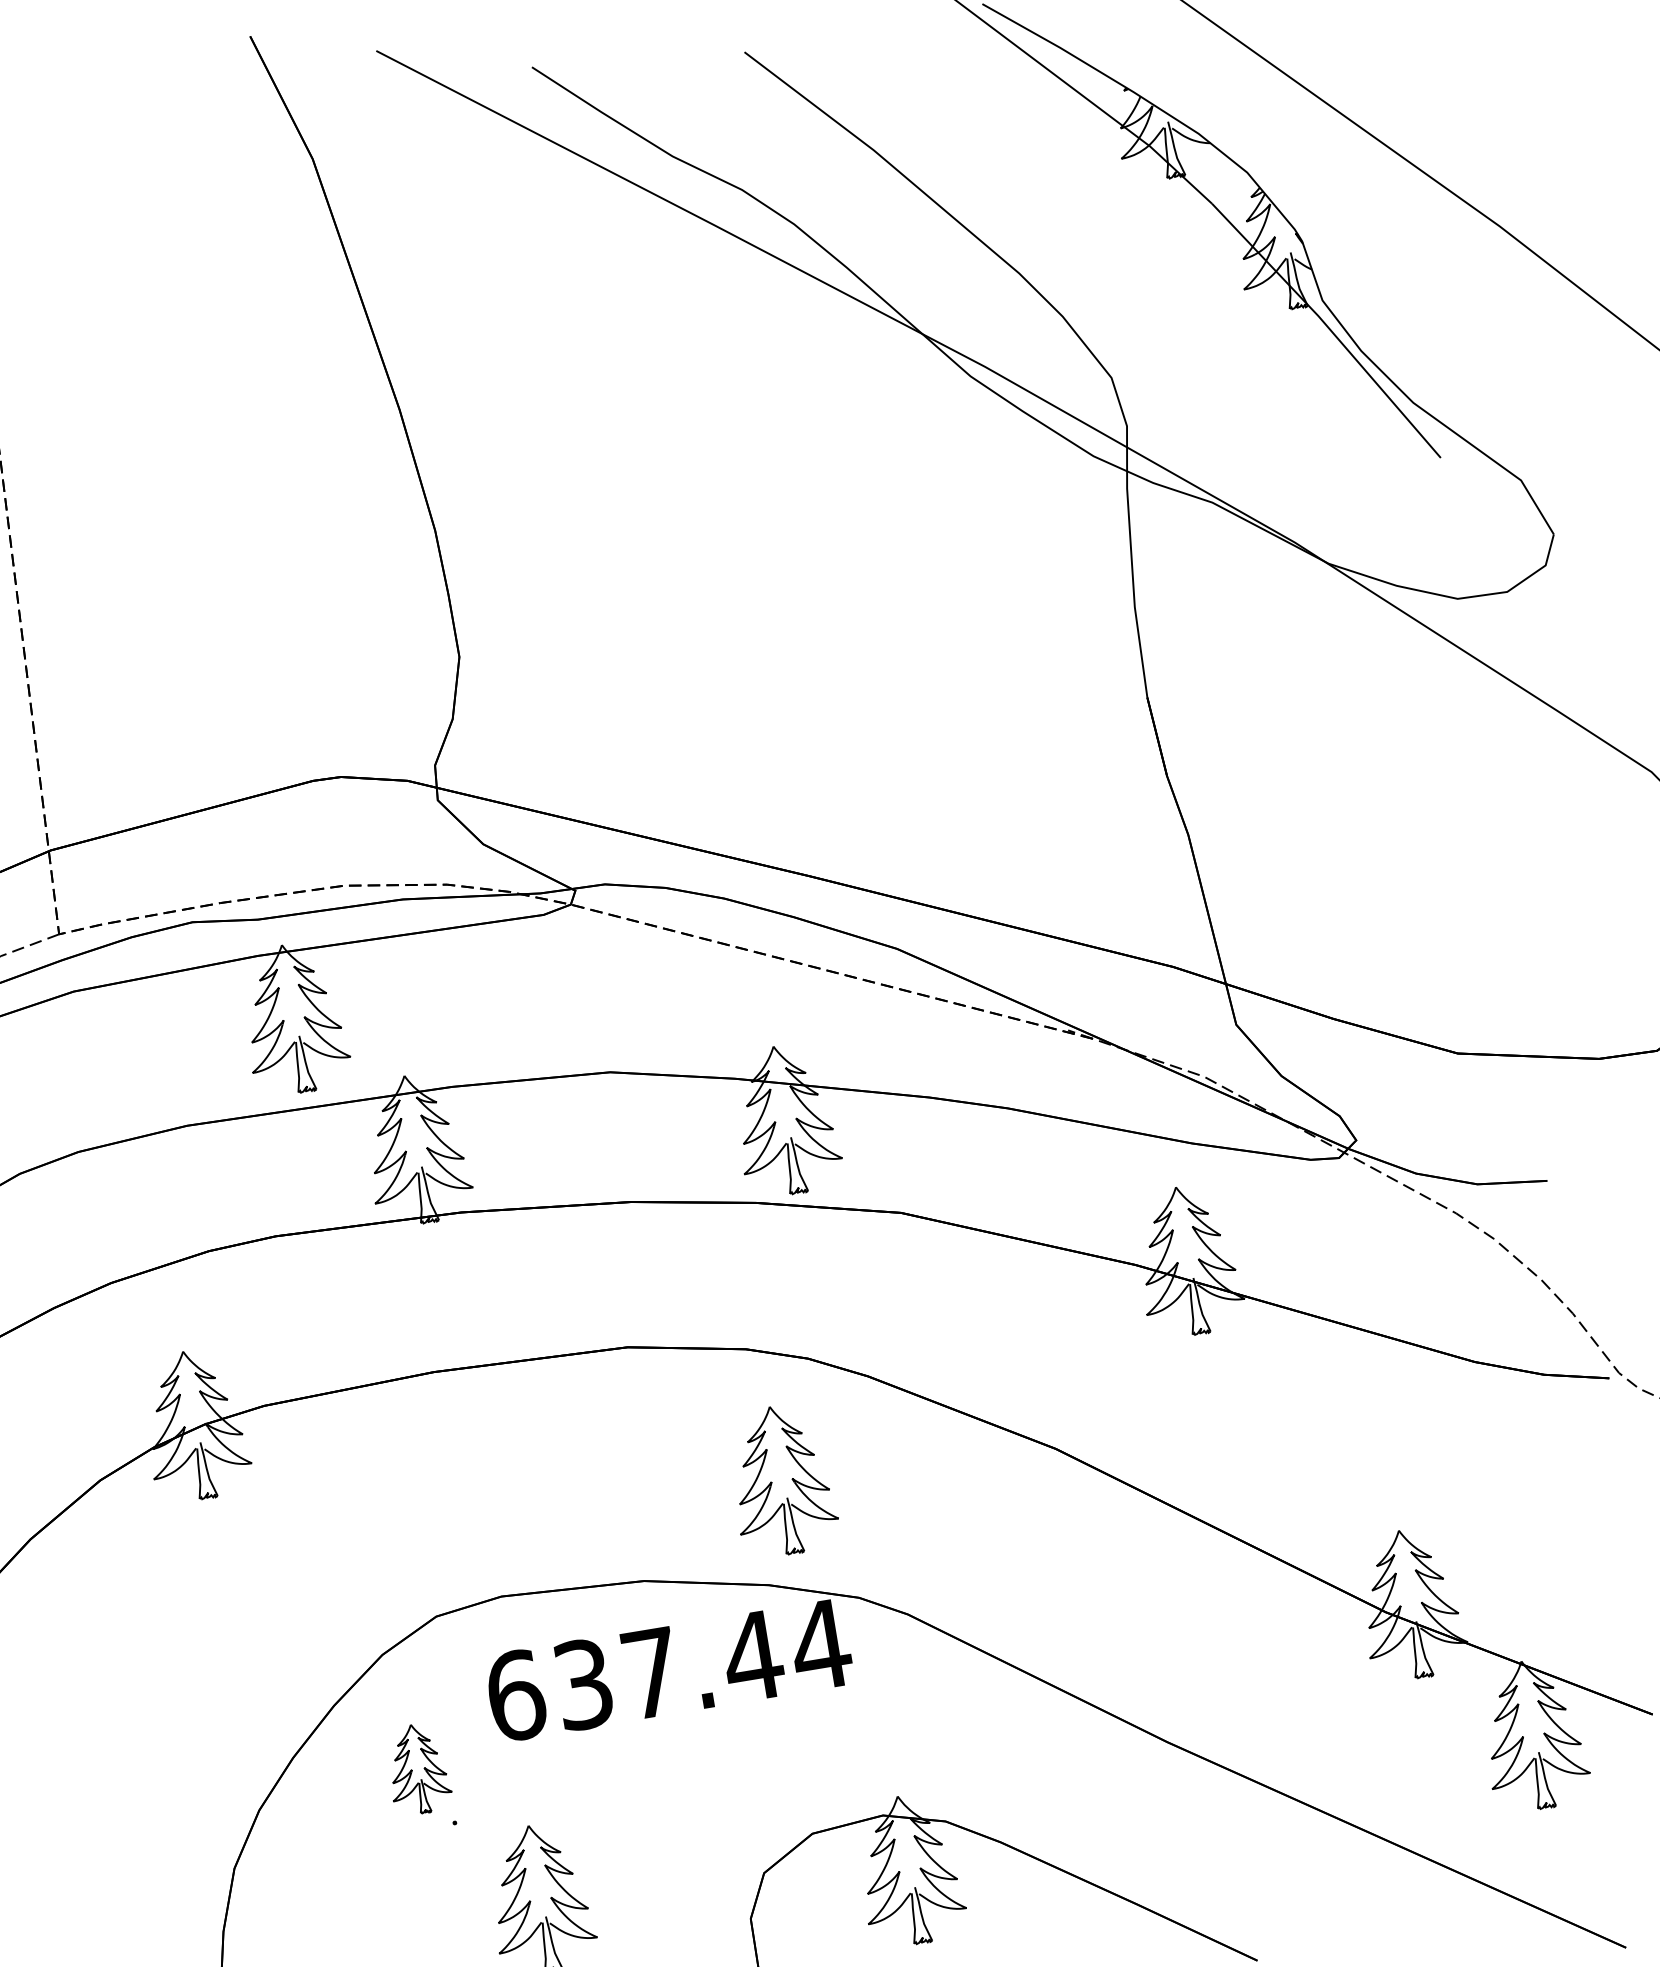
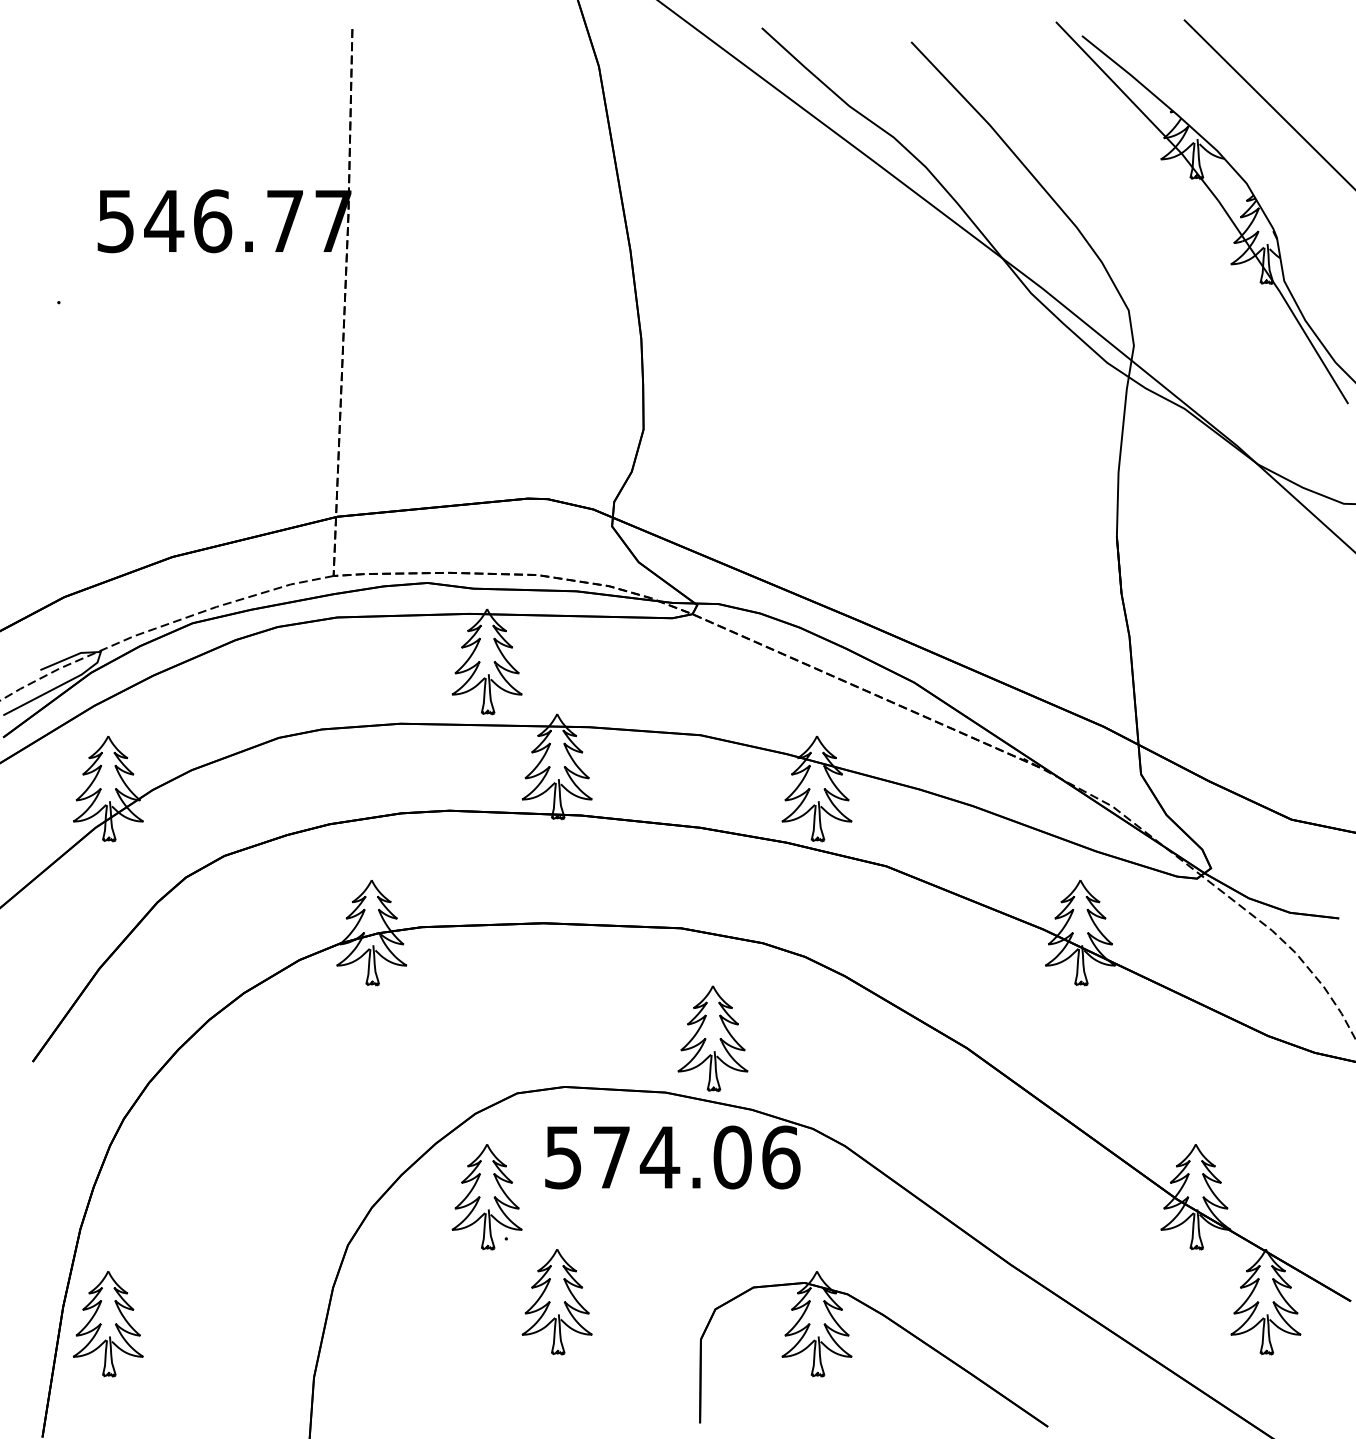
part: (781, 1480) -> (712, 1038), moved
text: (668, 1670) -> (672, 1157), 637.44 -> 574.06
part: (417, 1769) -> (486, 1197), size x1.67

